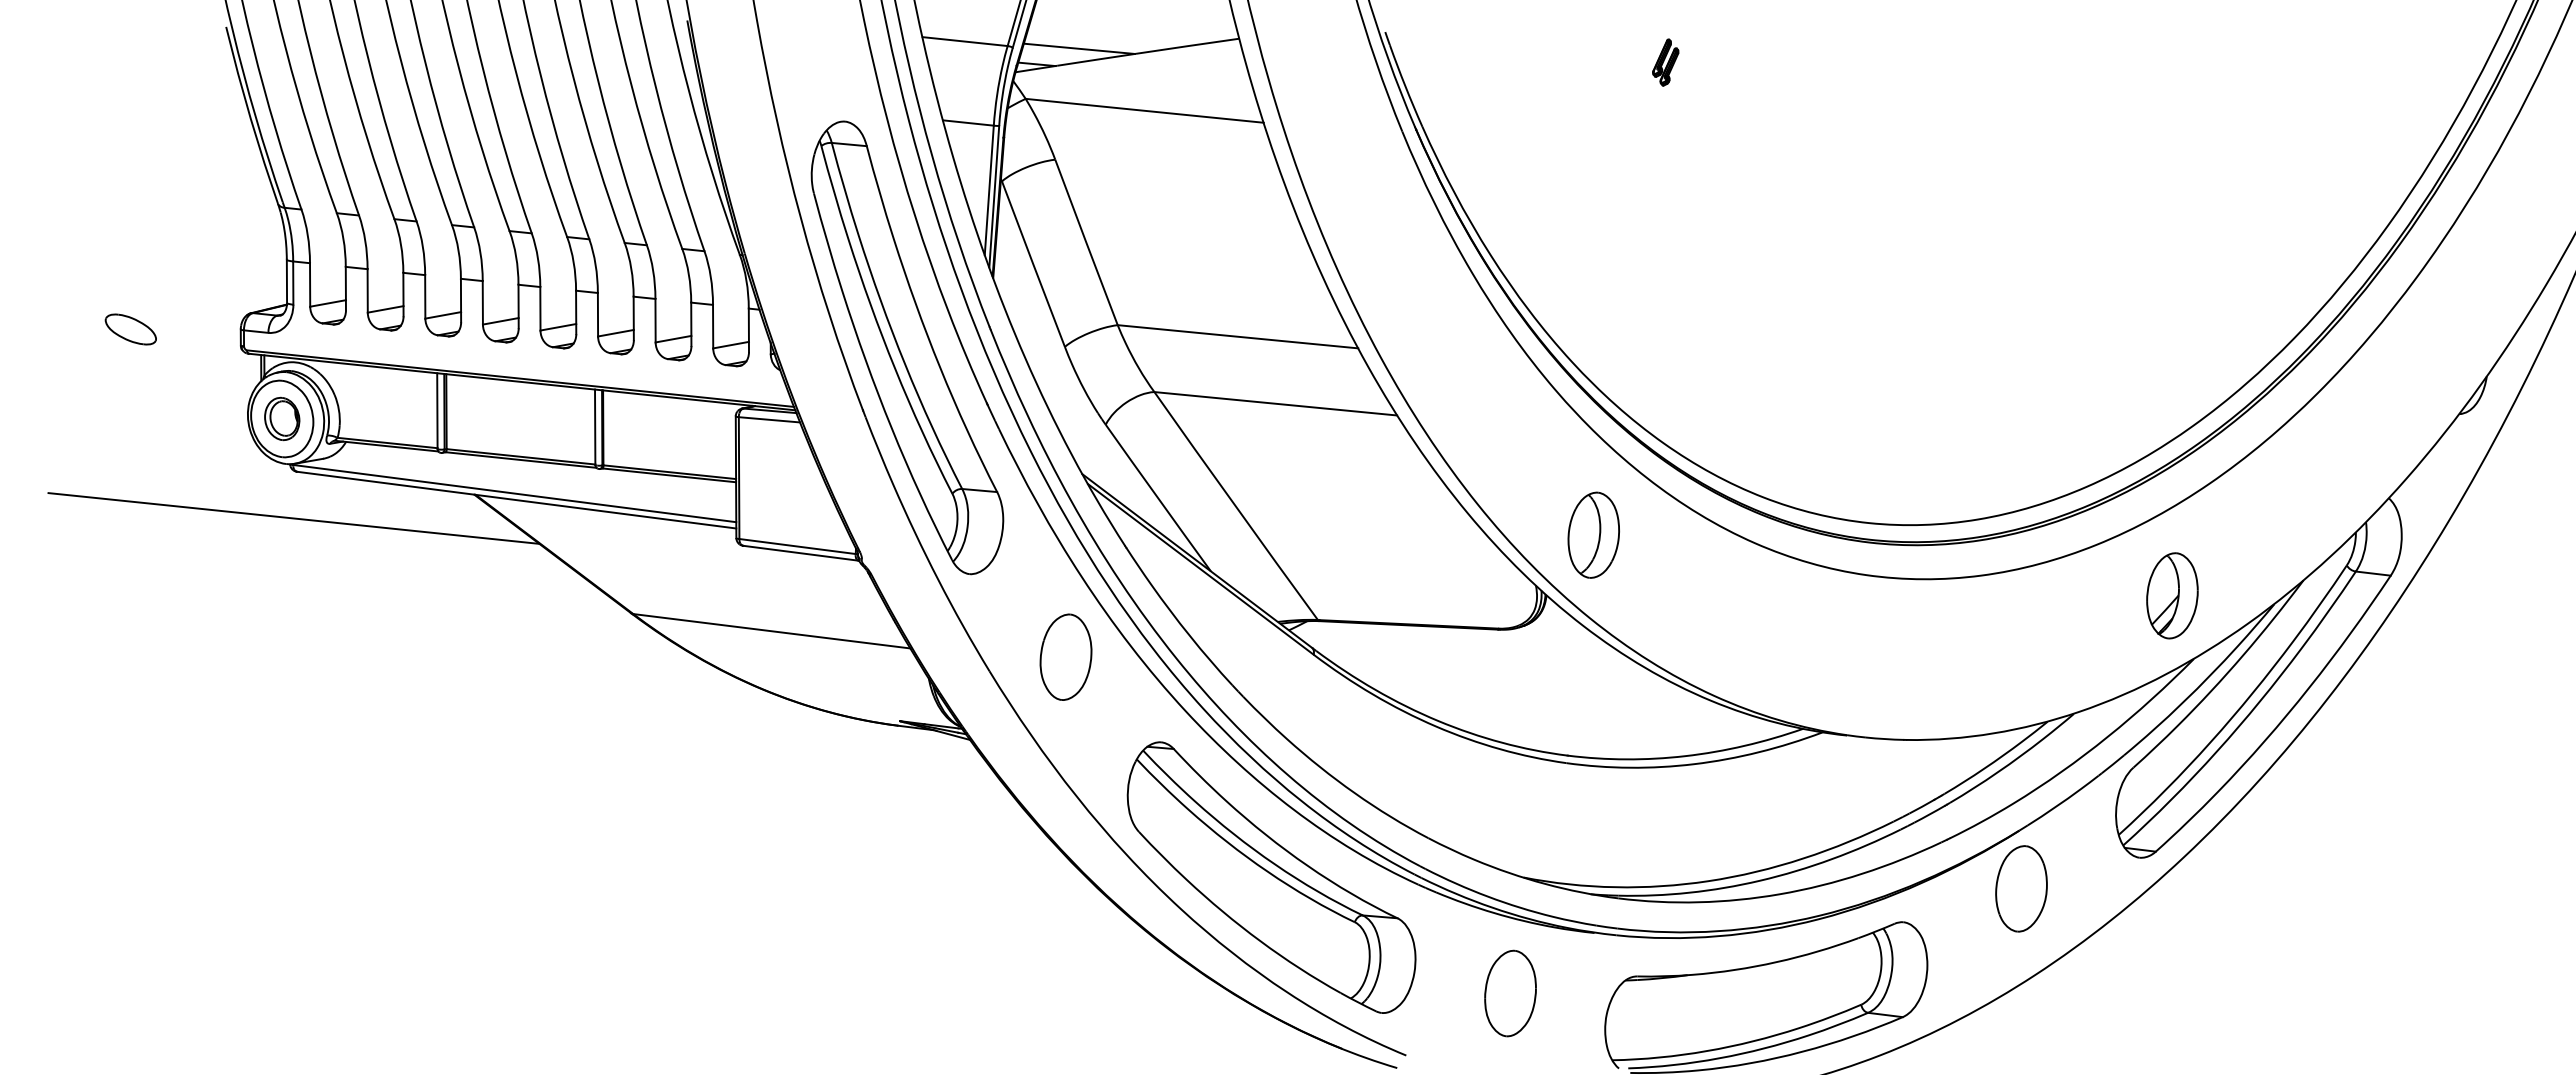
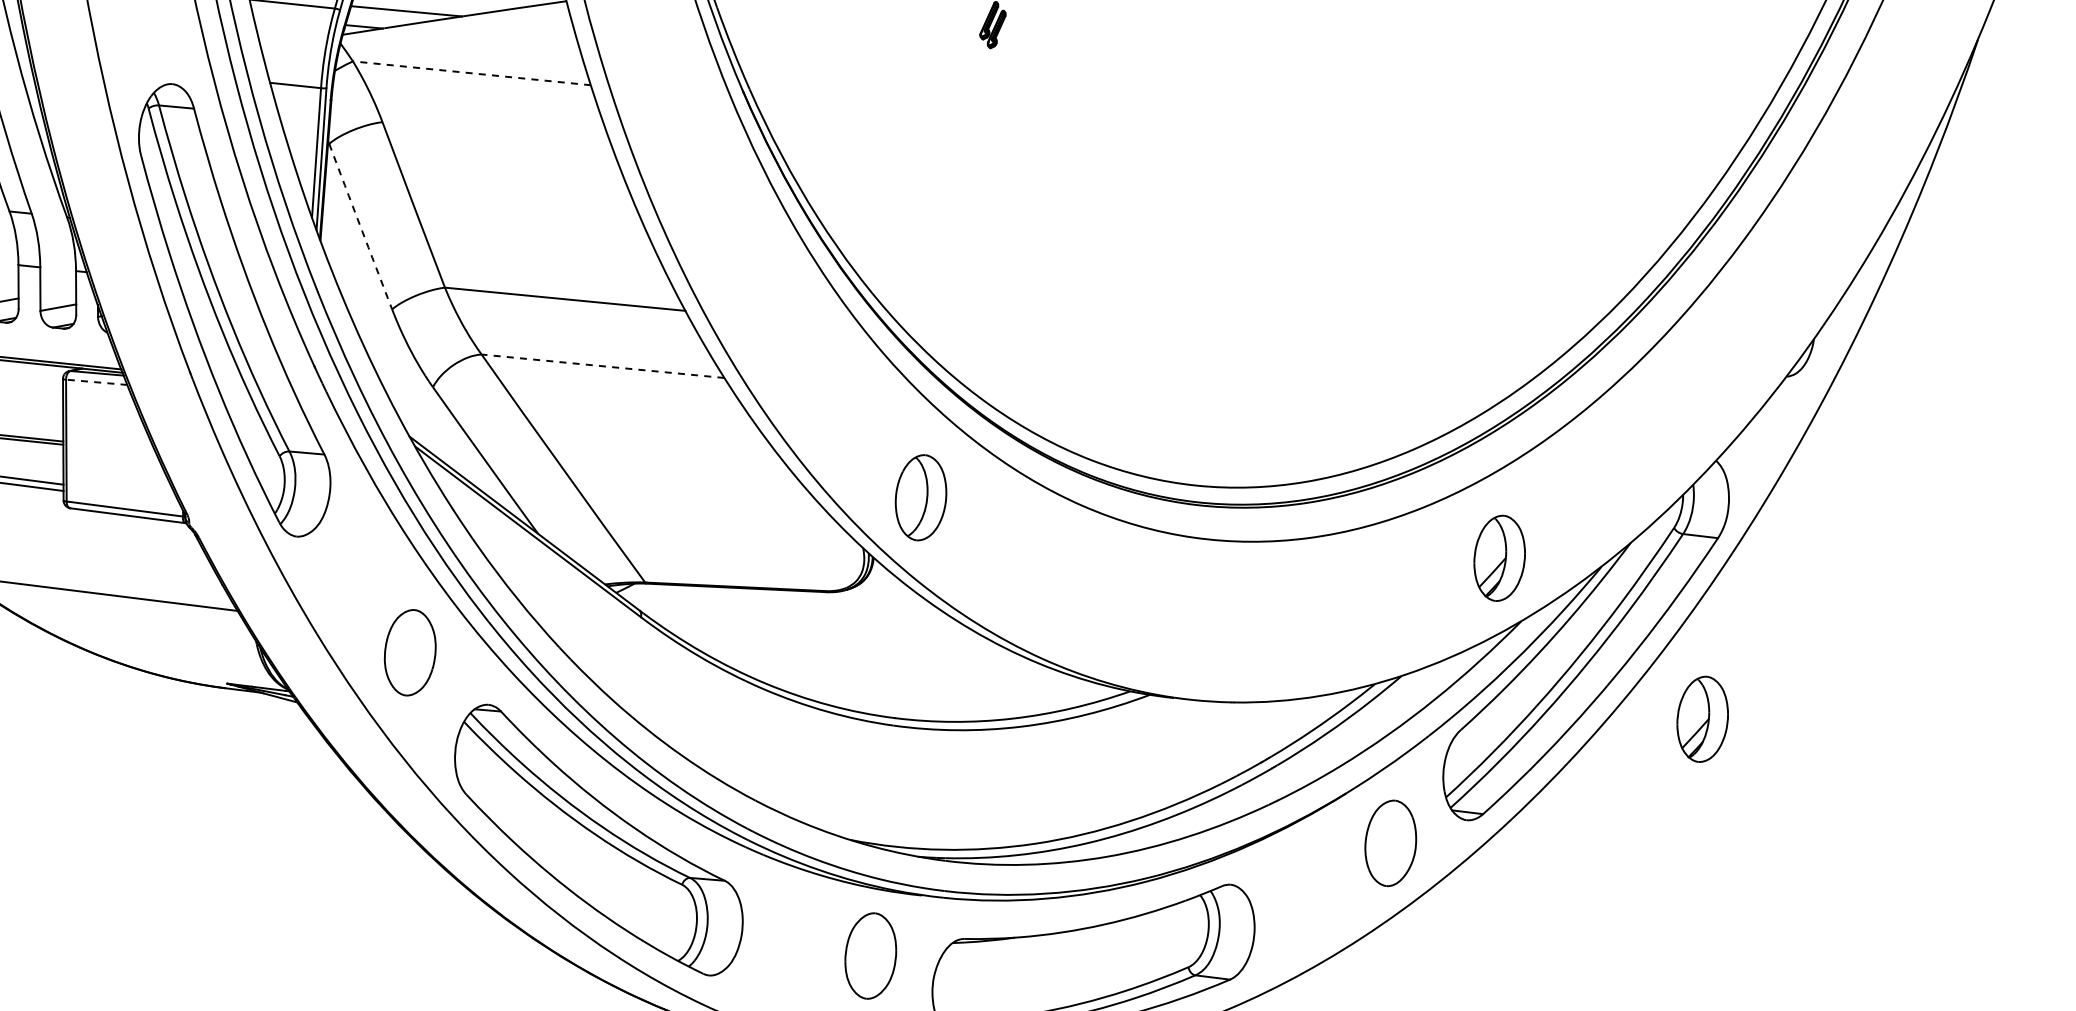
line: (1144, 110) -> (471, 73), solid -> dashed
arc: (1033, 264) -> (360, 227), solid -> dashed
line: (1275, 403) -> (602, 366), solid -> dashed
line: (769, 419) -> (96, 382), solid -> dashed
part: (1065, 656) -> (409, 652), moved
part: (2375, 756) -> (1702, 719), added
part: (2021, 888) -> (1390, 843), moved
part: (1510, 993) -> (870, 956), moved

